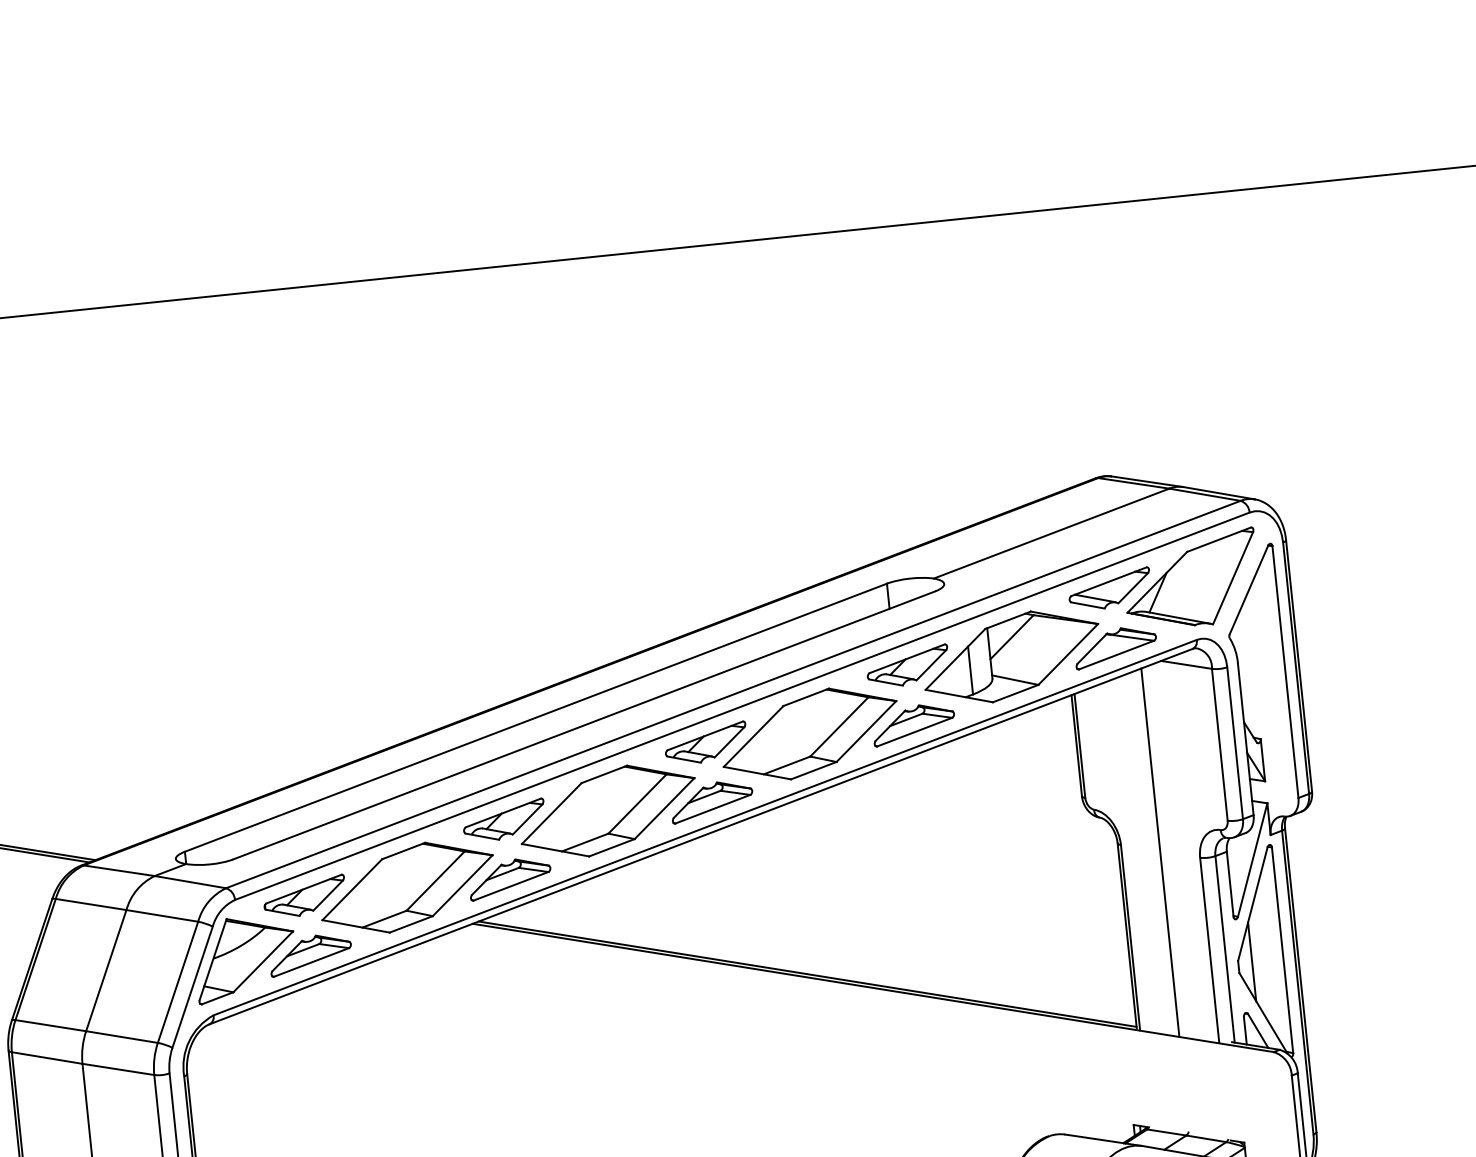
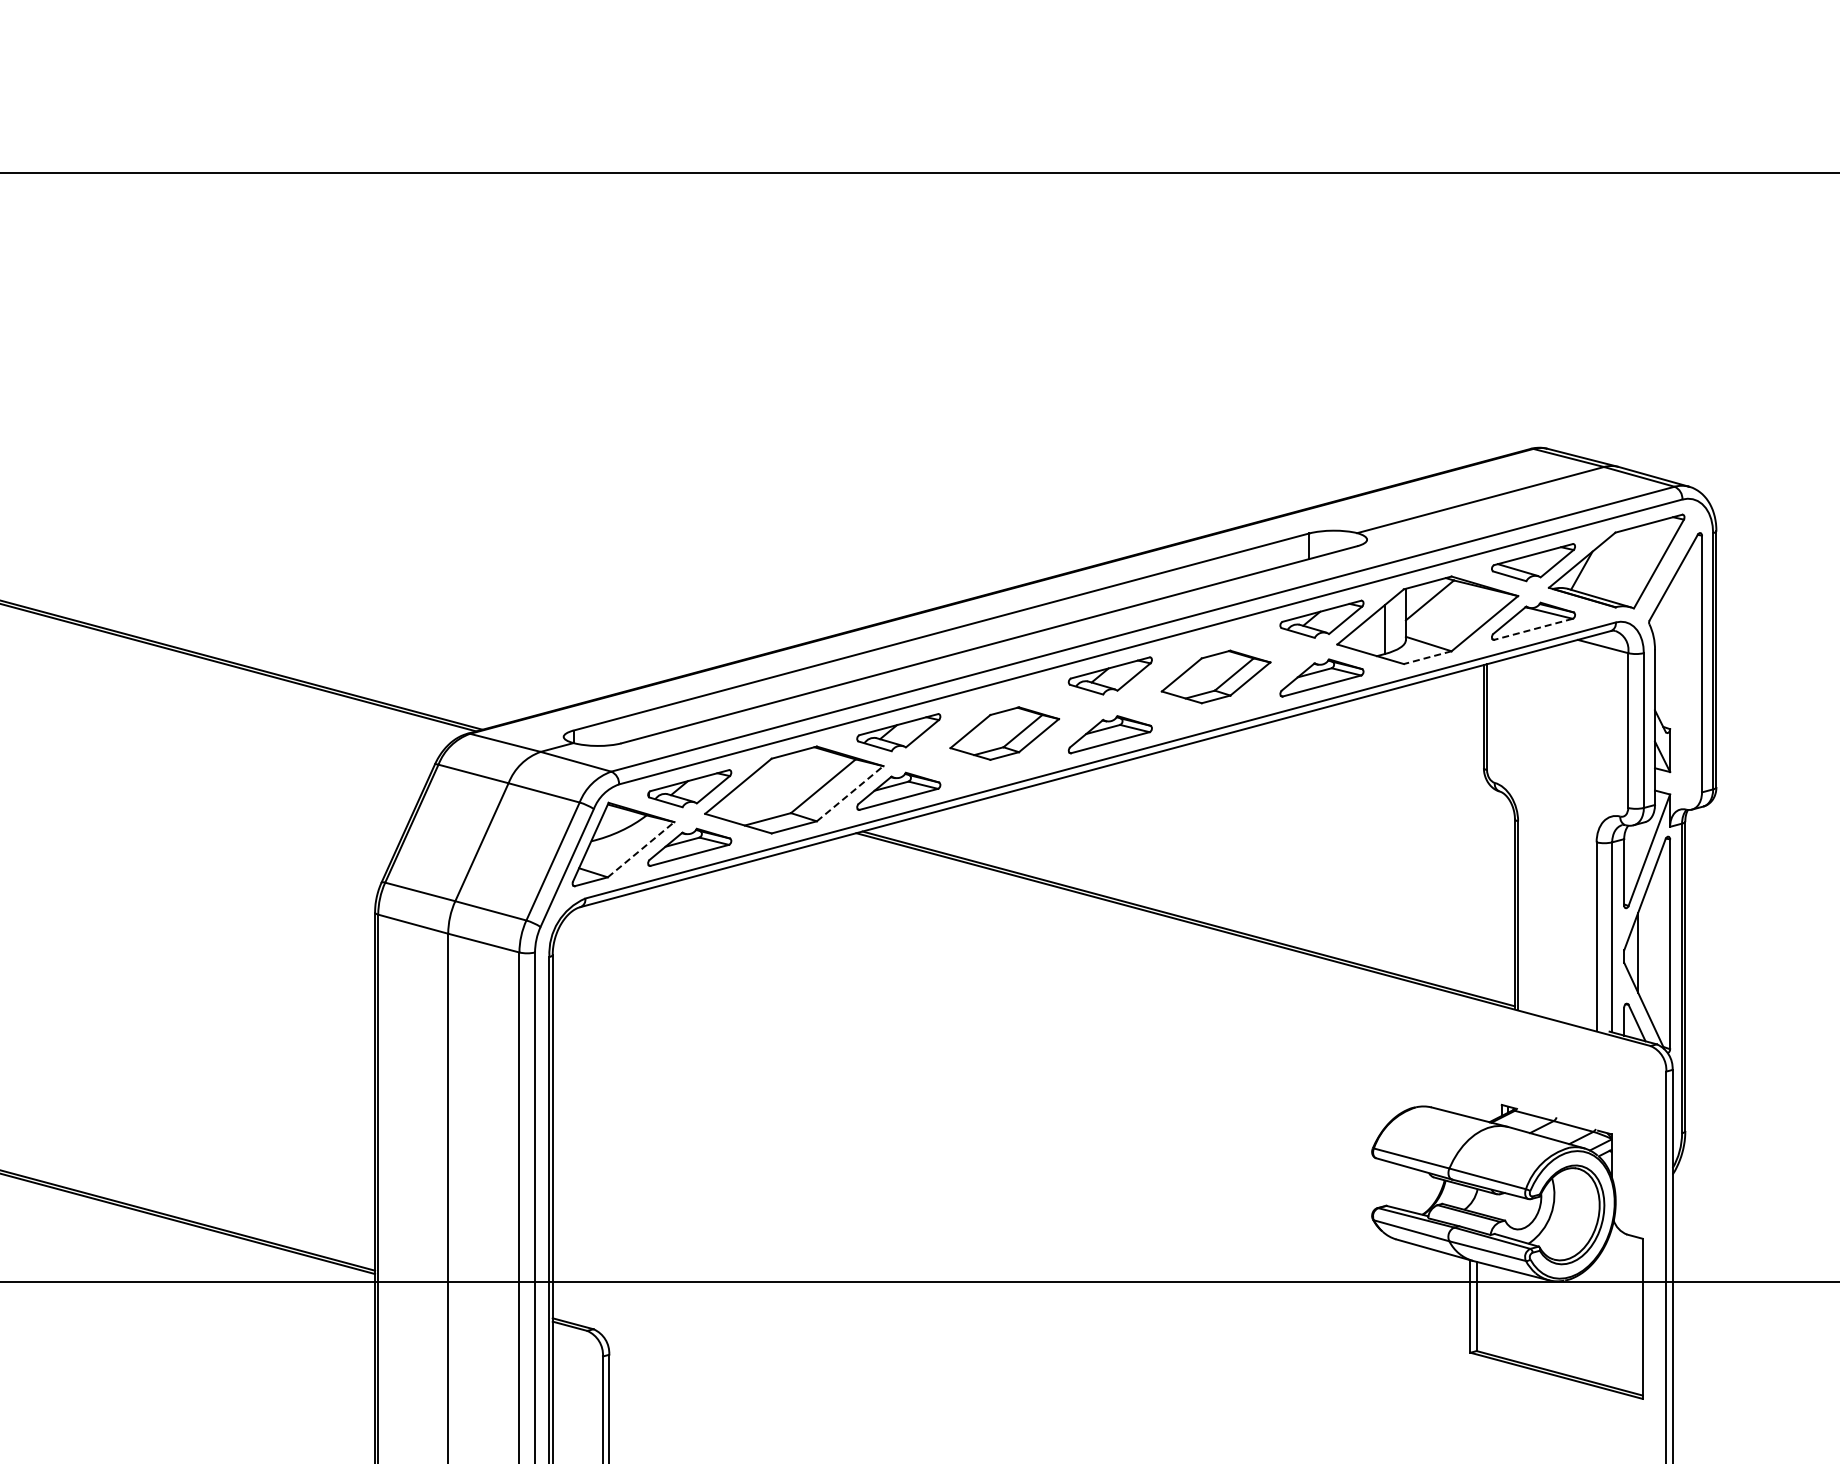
line: (1116, 655) -> (1533, 629), solid -> dashed
line: (1015, 693) -> (1427, 657), solid -> dashed
part: (809, 733) -> (1215, 676), size x0.6
part: (608, 810) -> (1004, 733), size x0.6
line: (1160, 852) -> (1557, 832), removed
line: (463, 885) -> (850, 793), solid -> dashed
line: (263, 961) -> (641, 849), solid -> dashed

